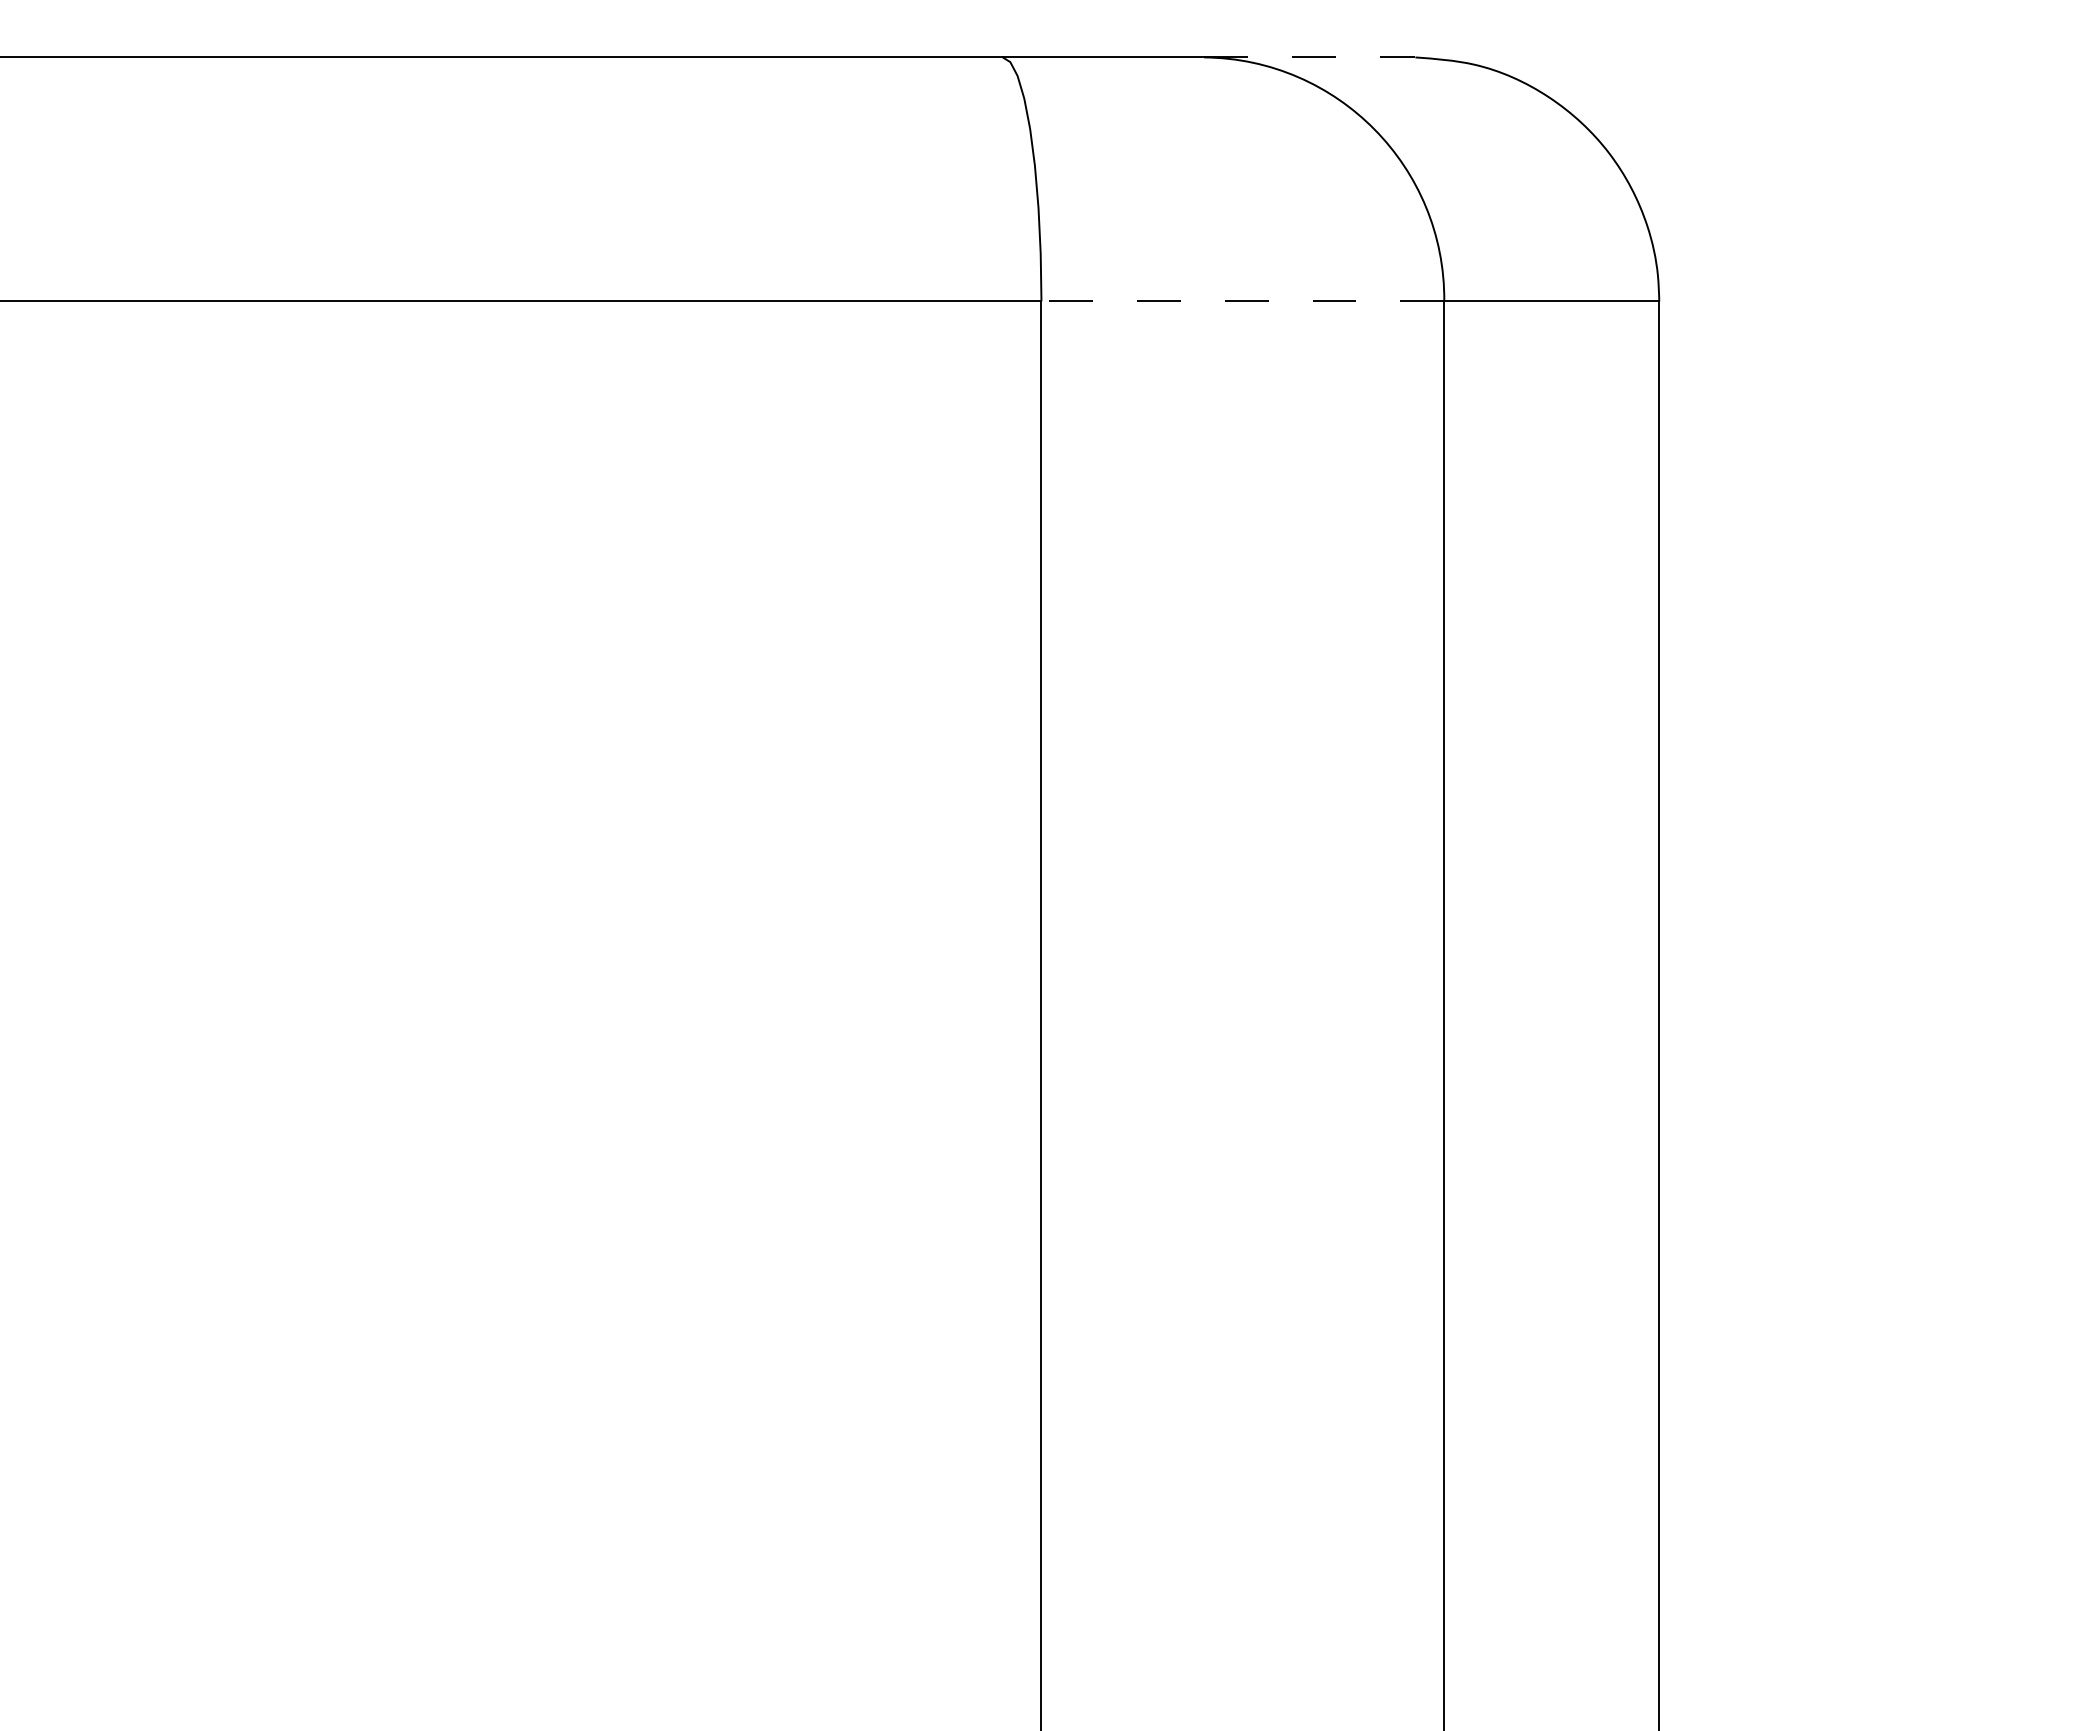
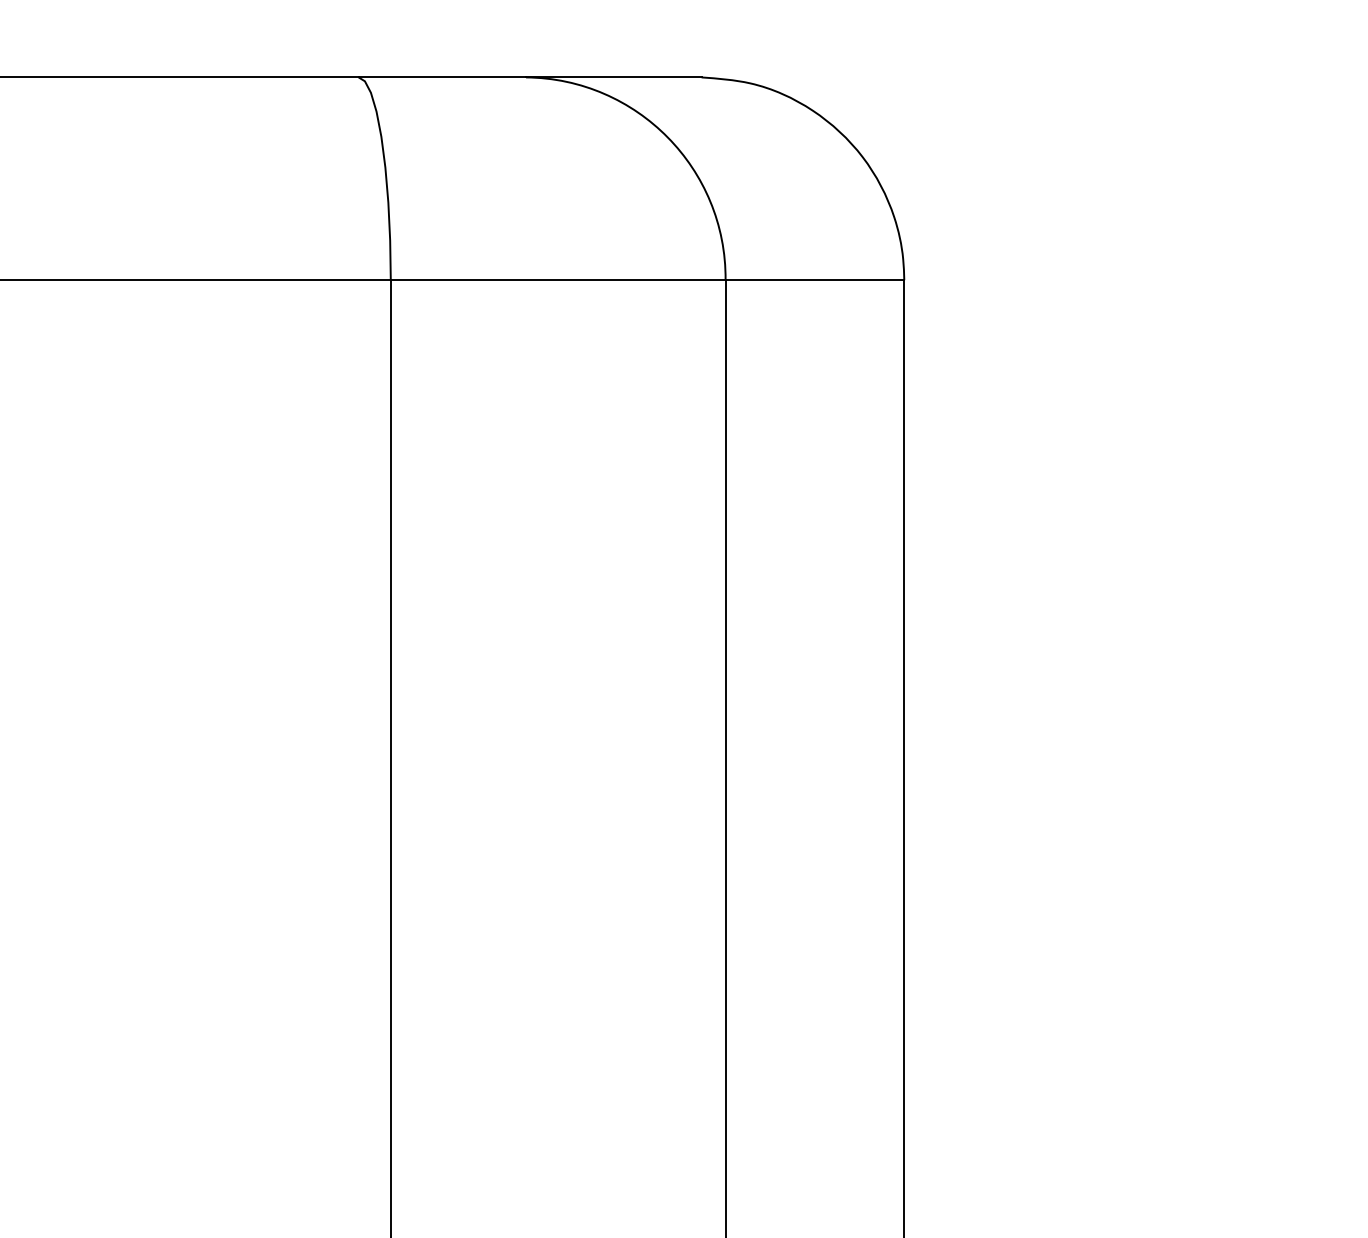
line: (1309, 57) -> (613, 77), dashed -> solid
line: (1242, 301) -> (557, 280), dashed -> solid

